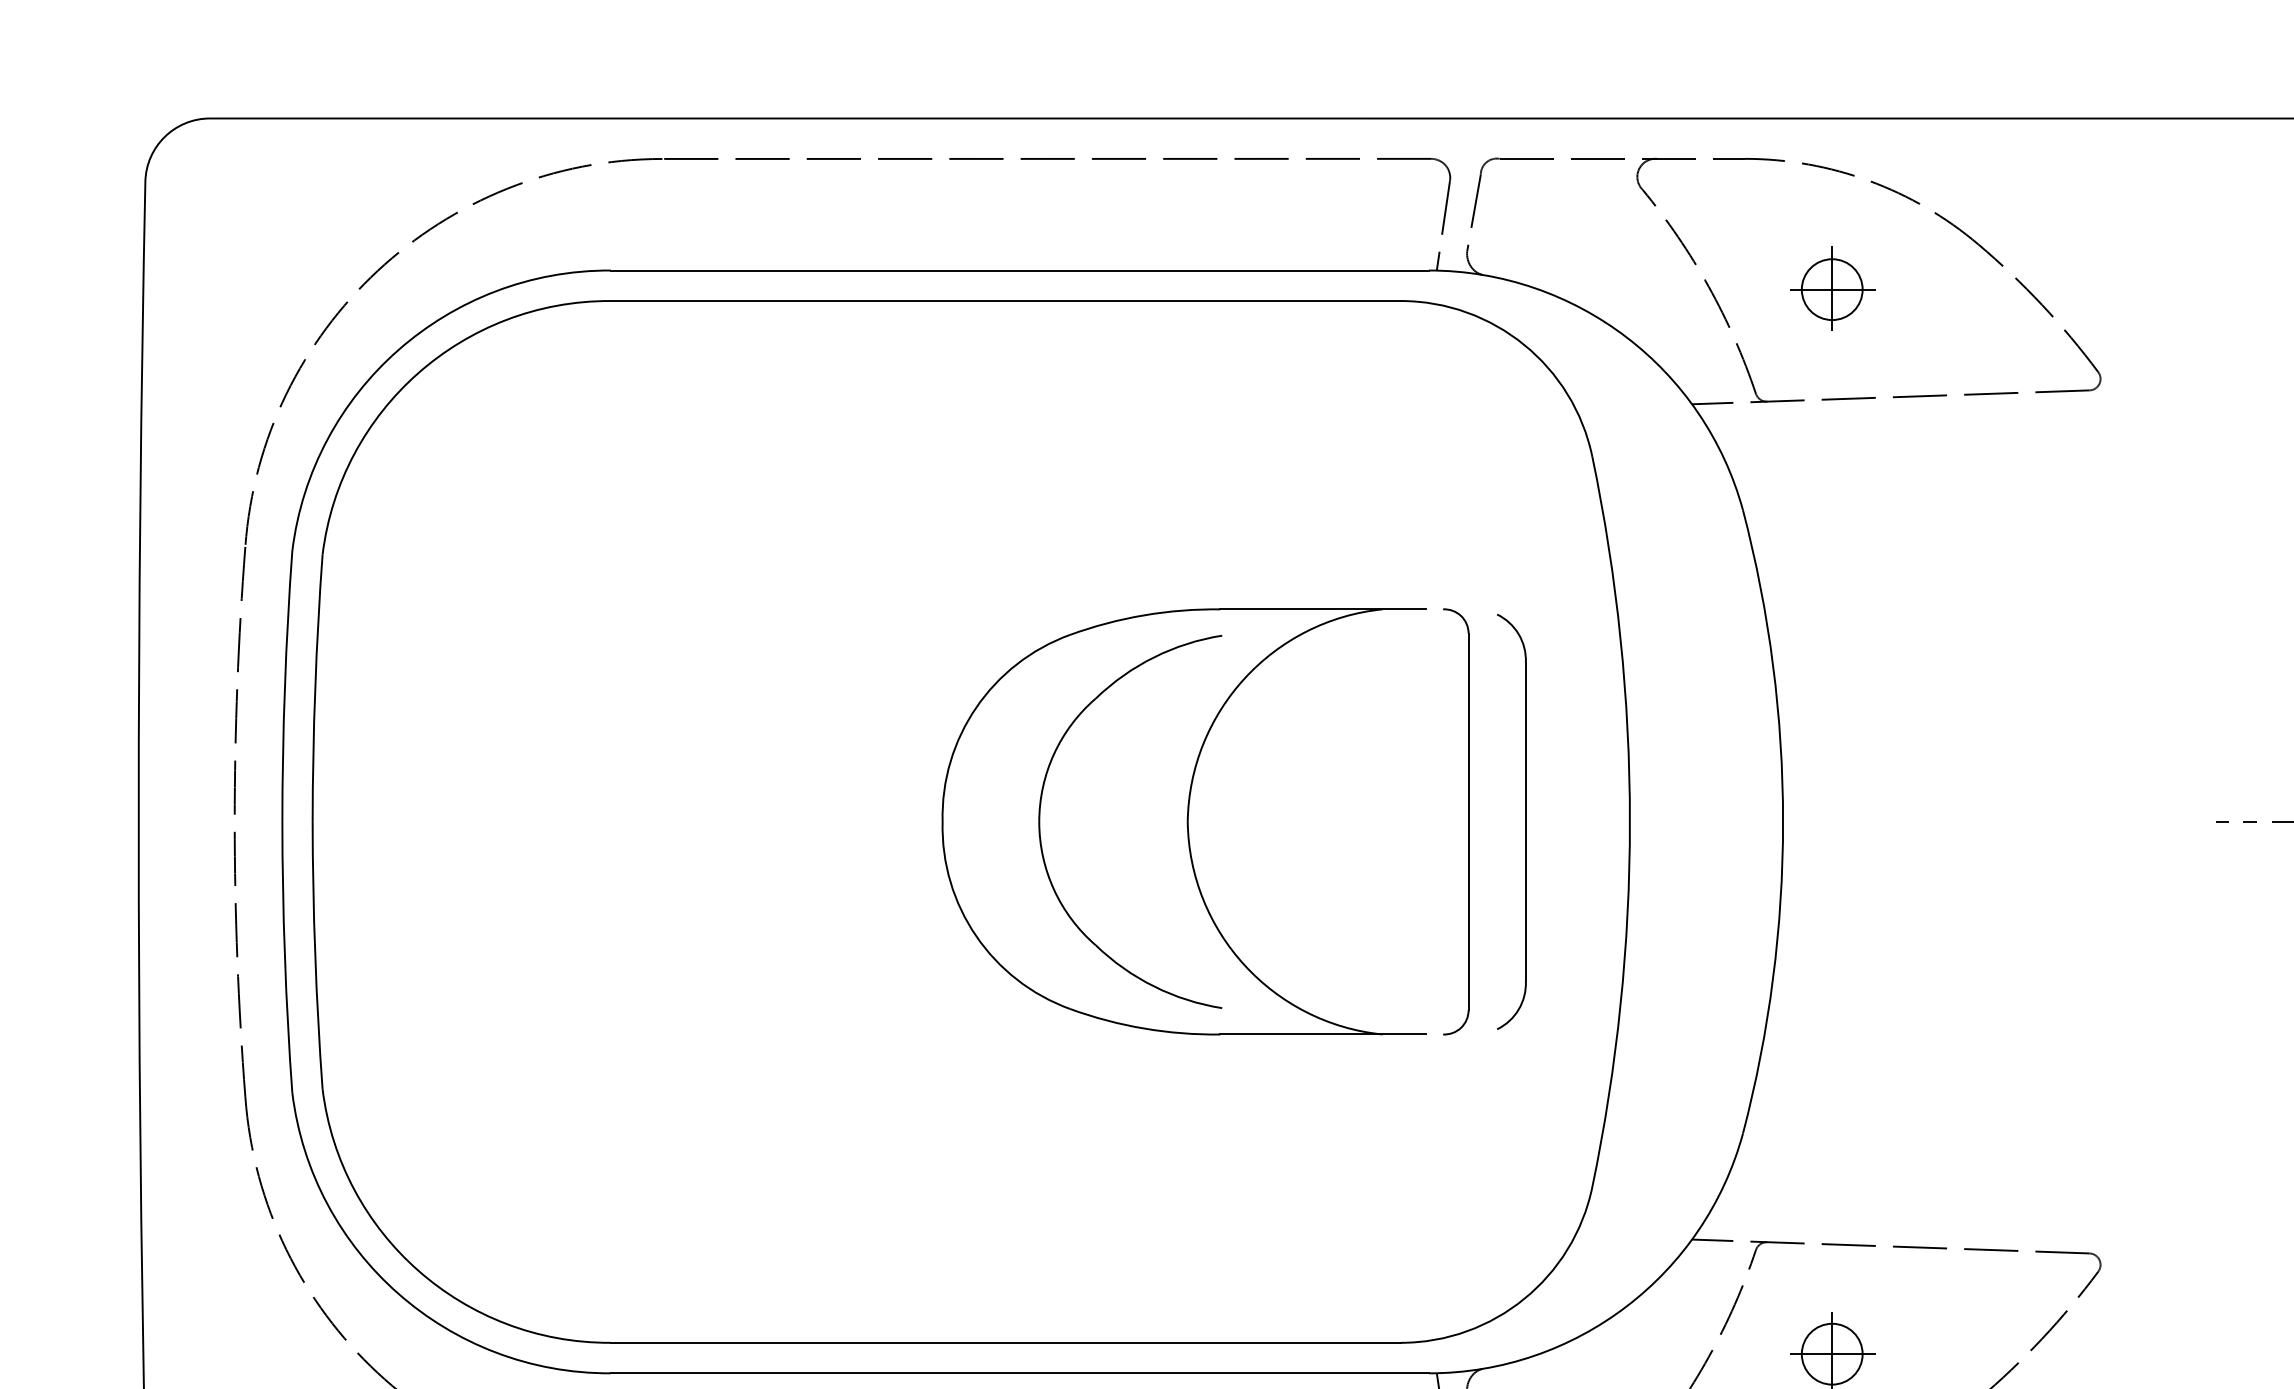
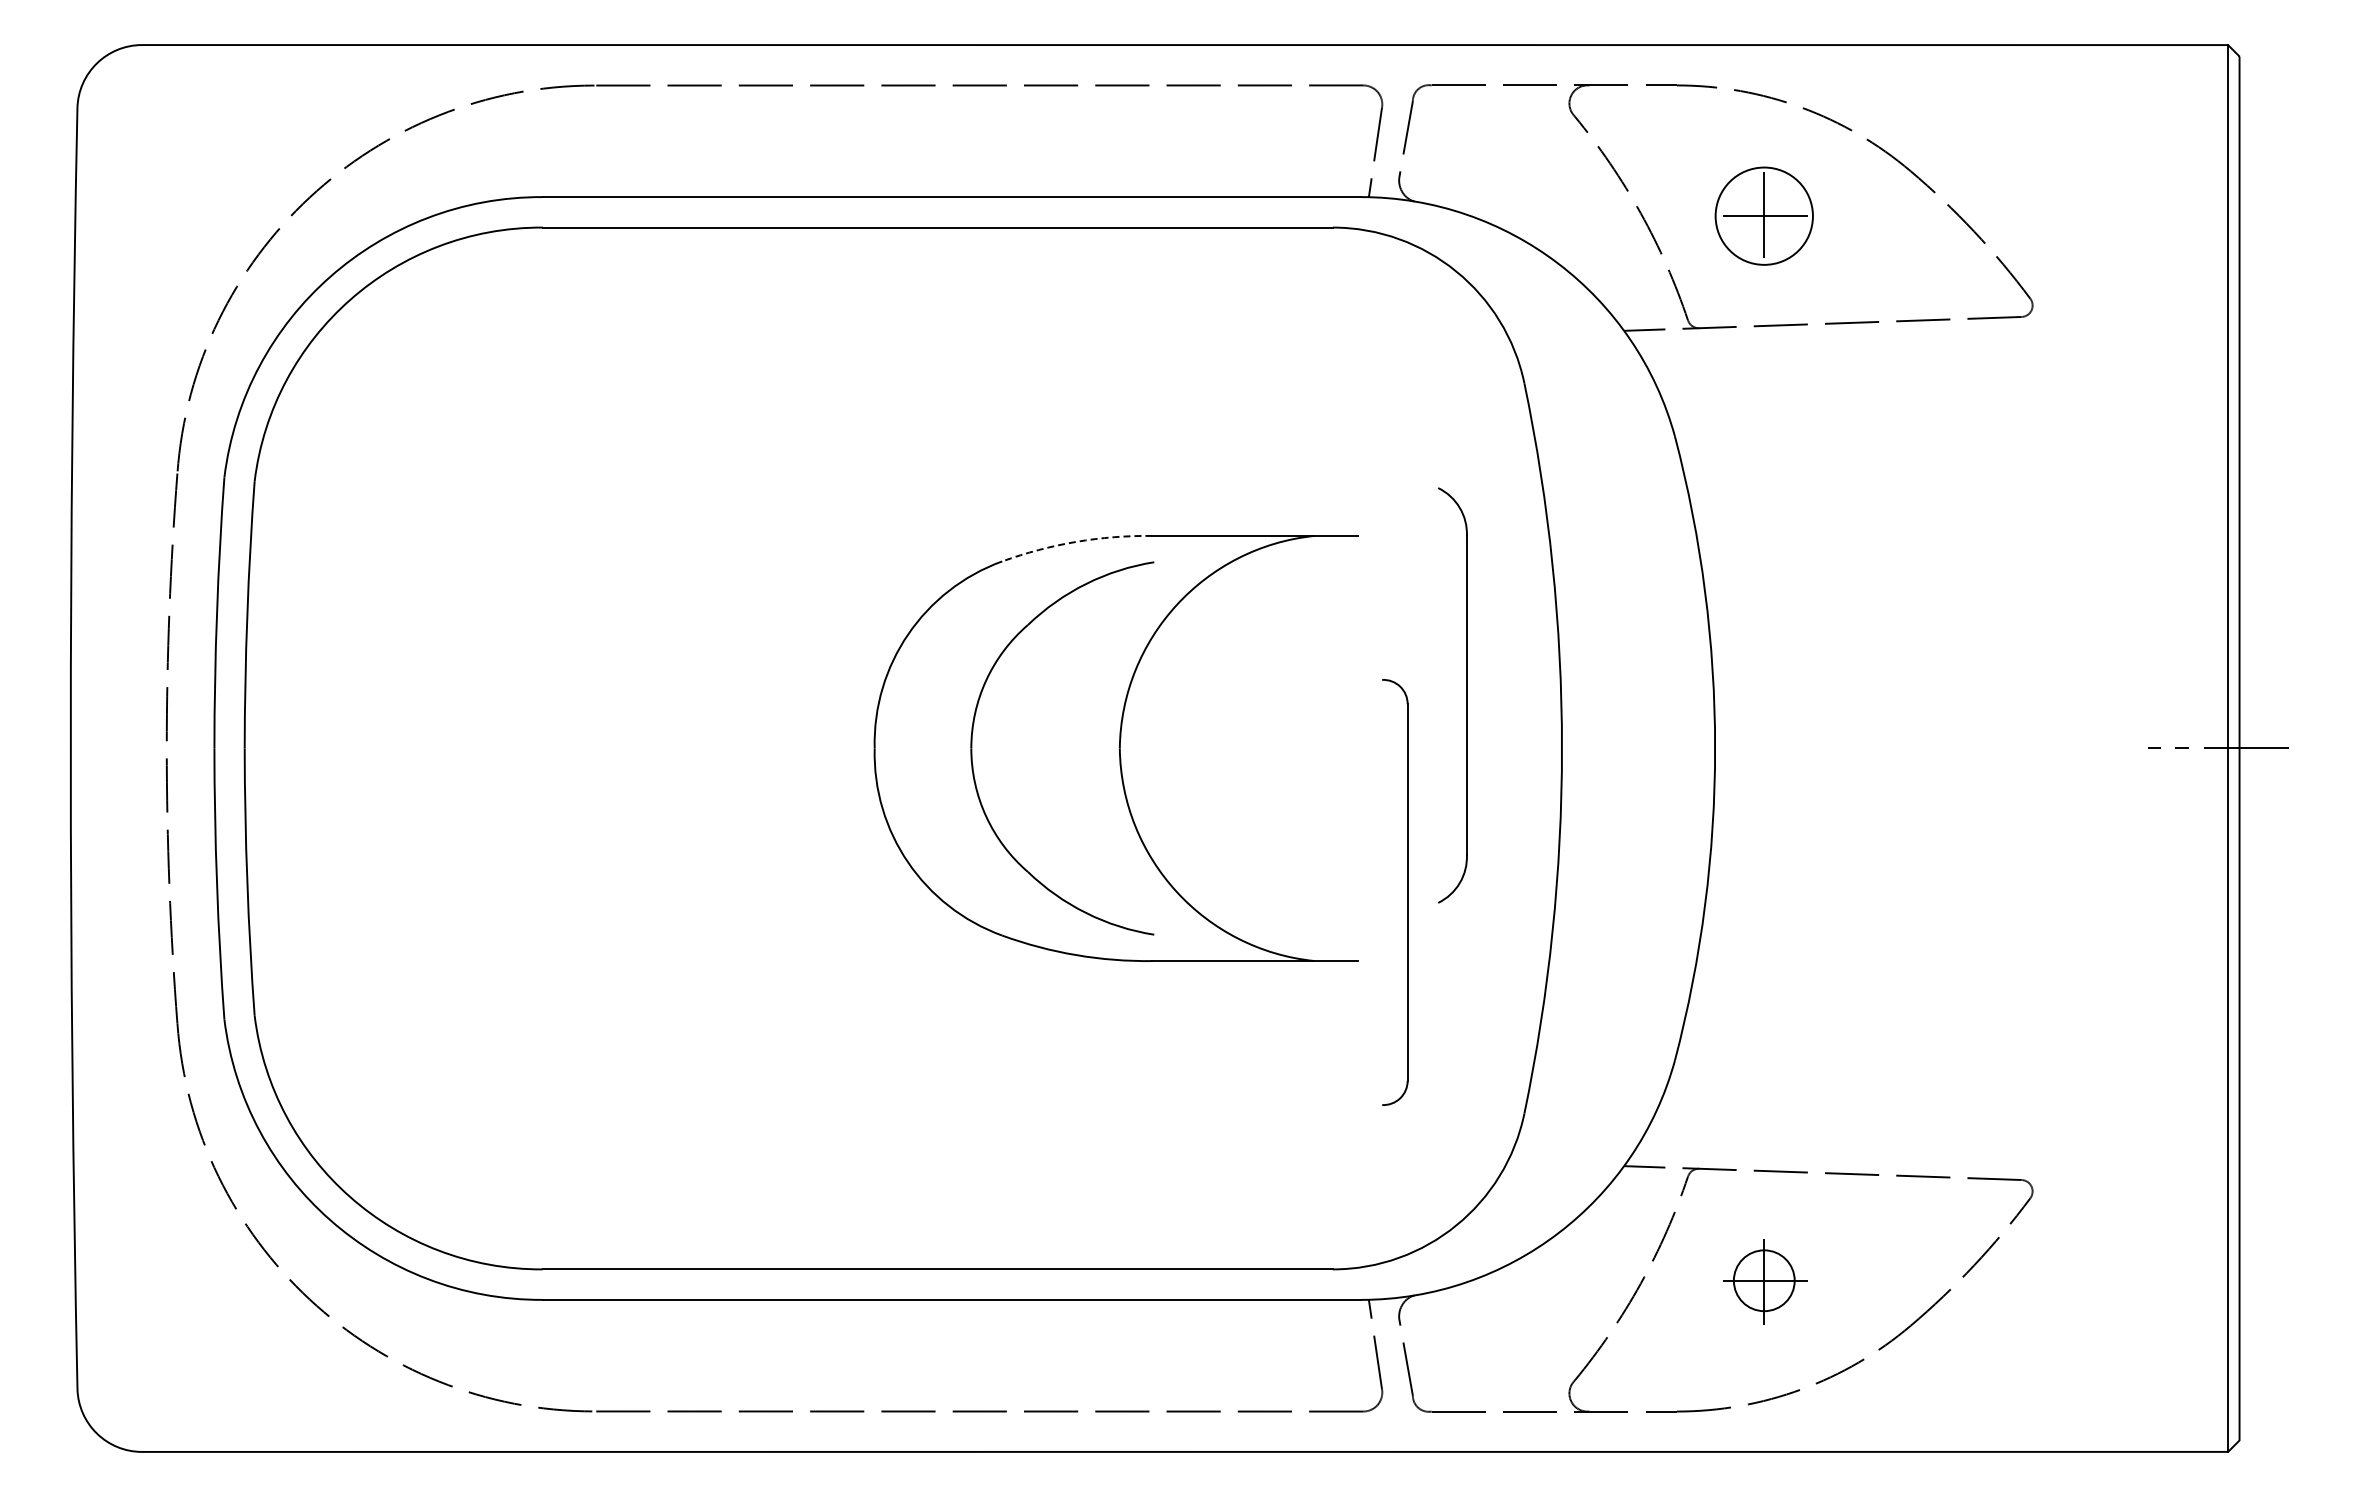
circle: (1831, 288) -> (1763, 215), size x1.6
arc: (1144, 614) -> (1076, 541), solid -> dashed
part: (1468, 821) -> (1407, 892), moved
part: (1525, 821) -> (1466, 695), moved

